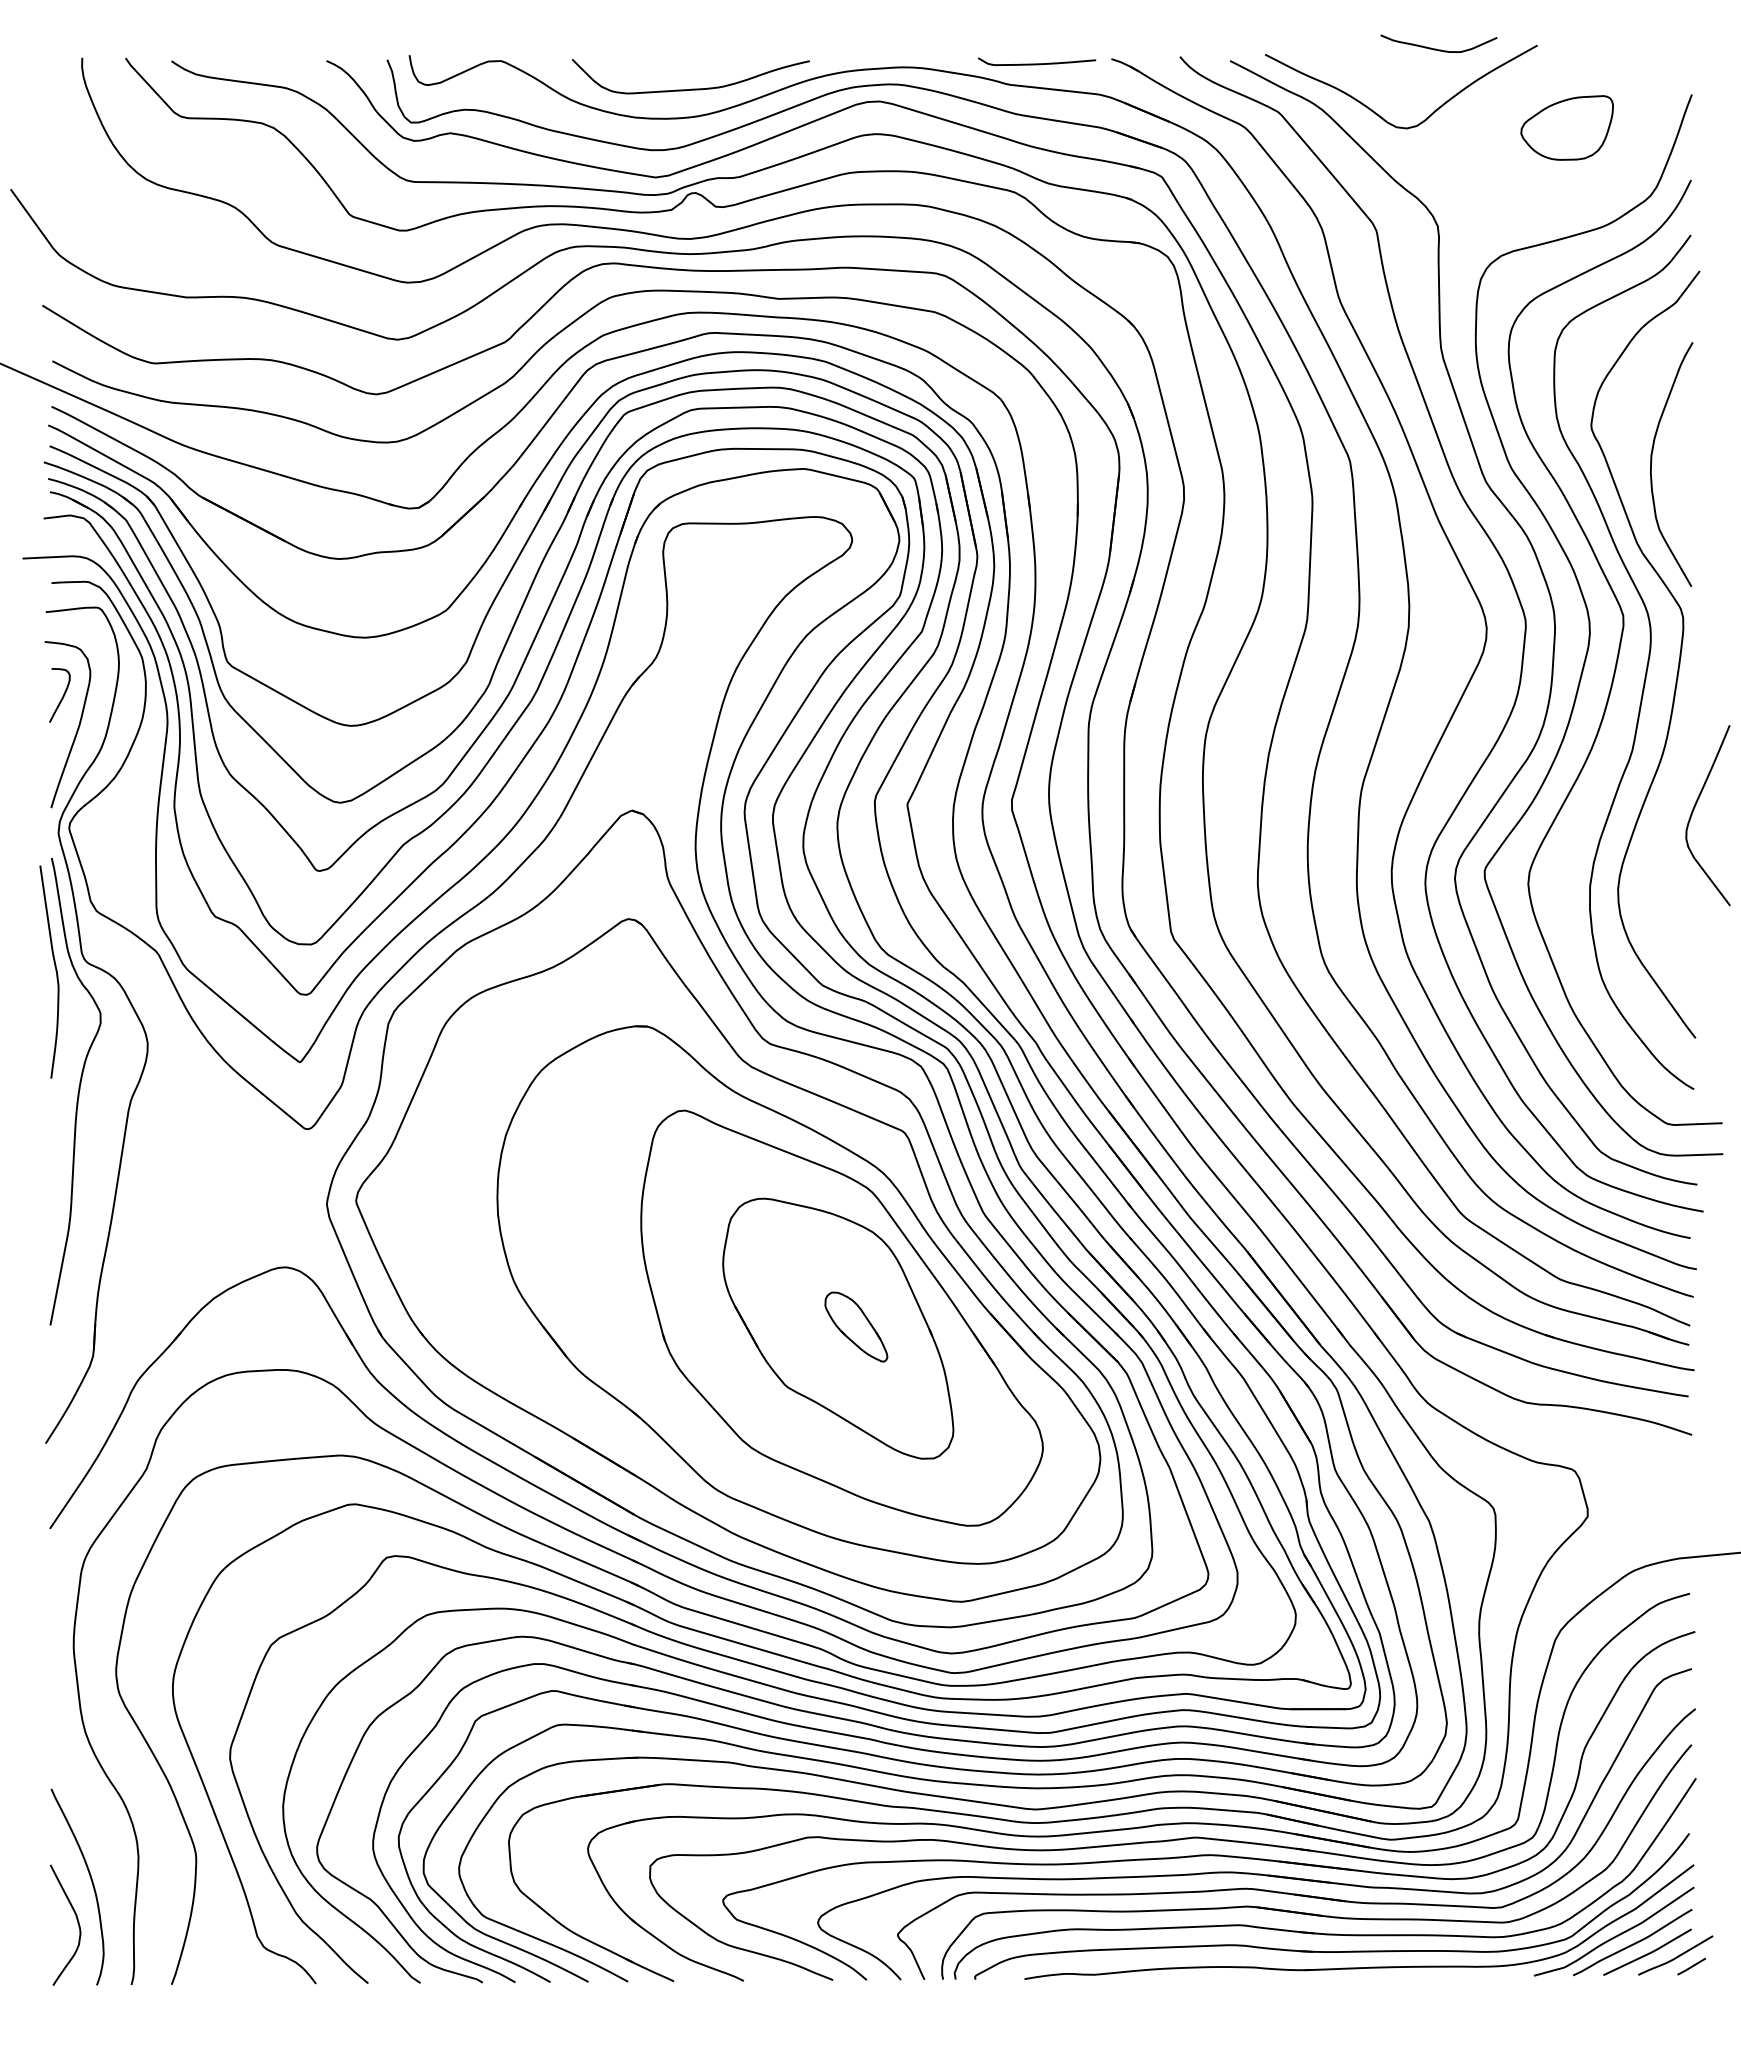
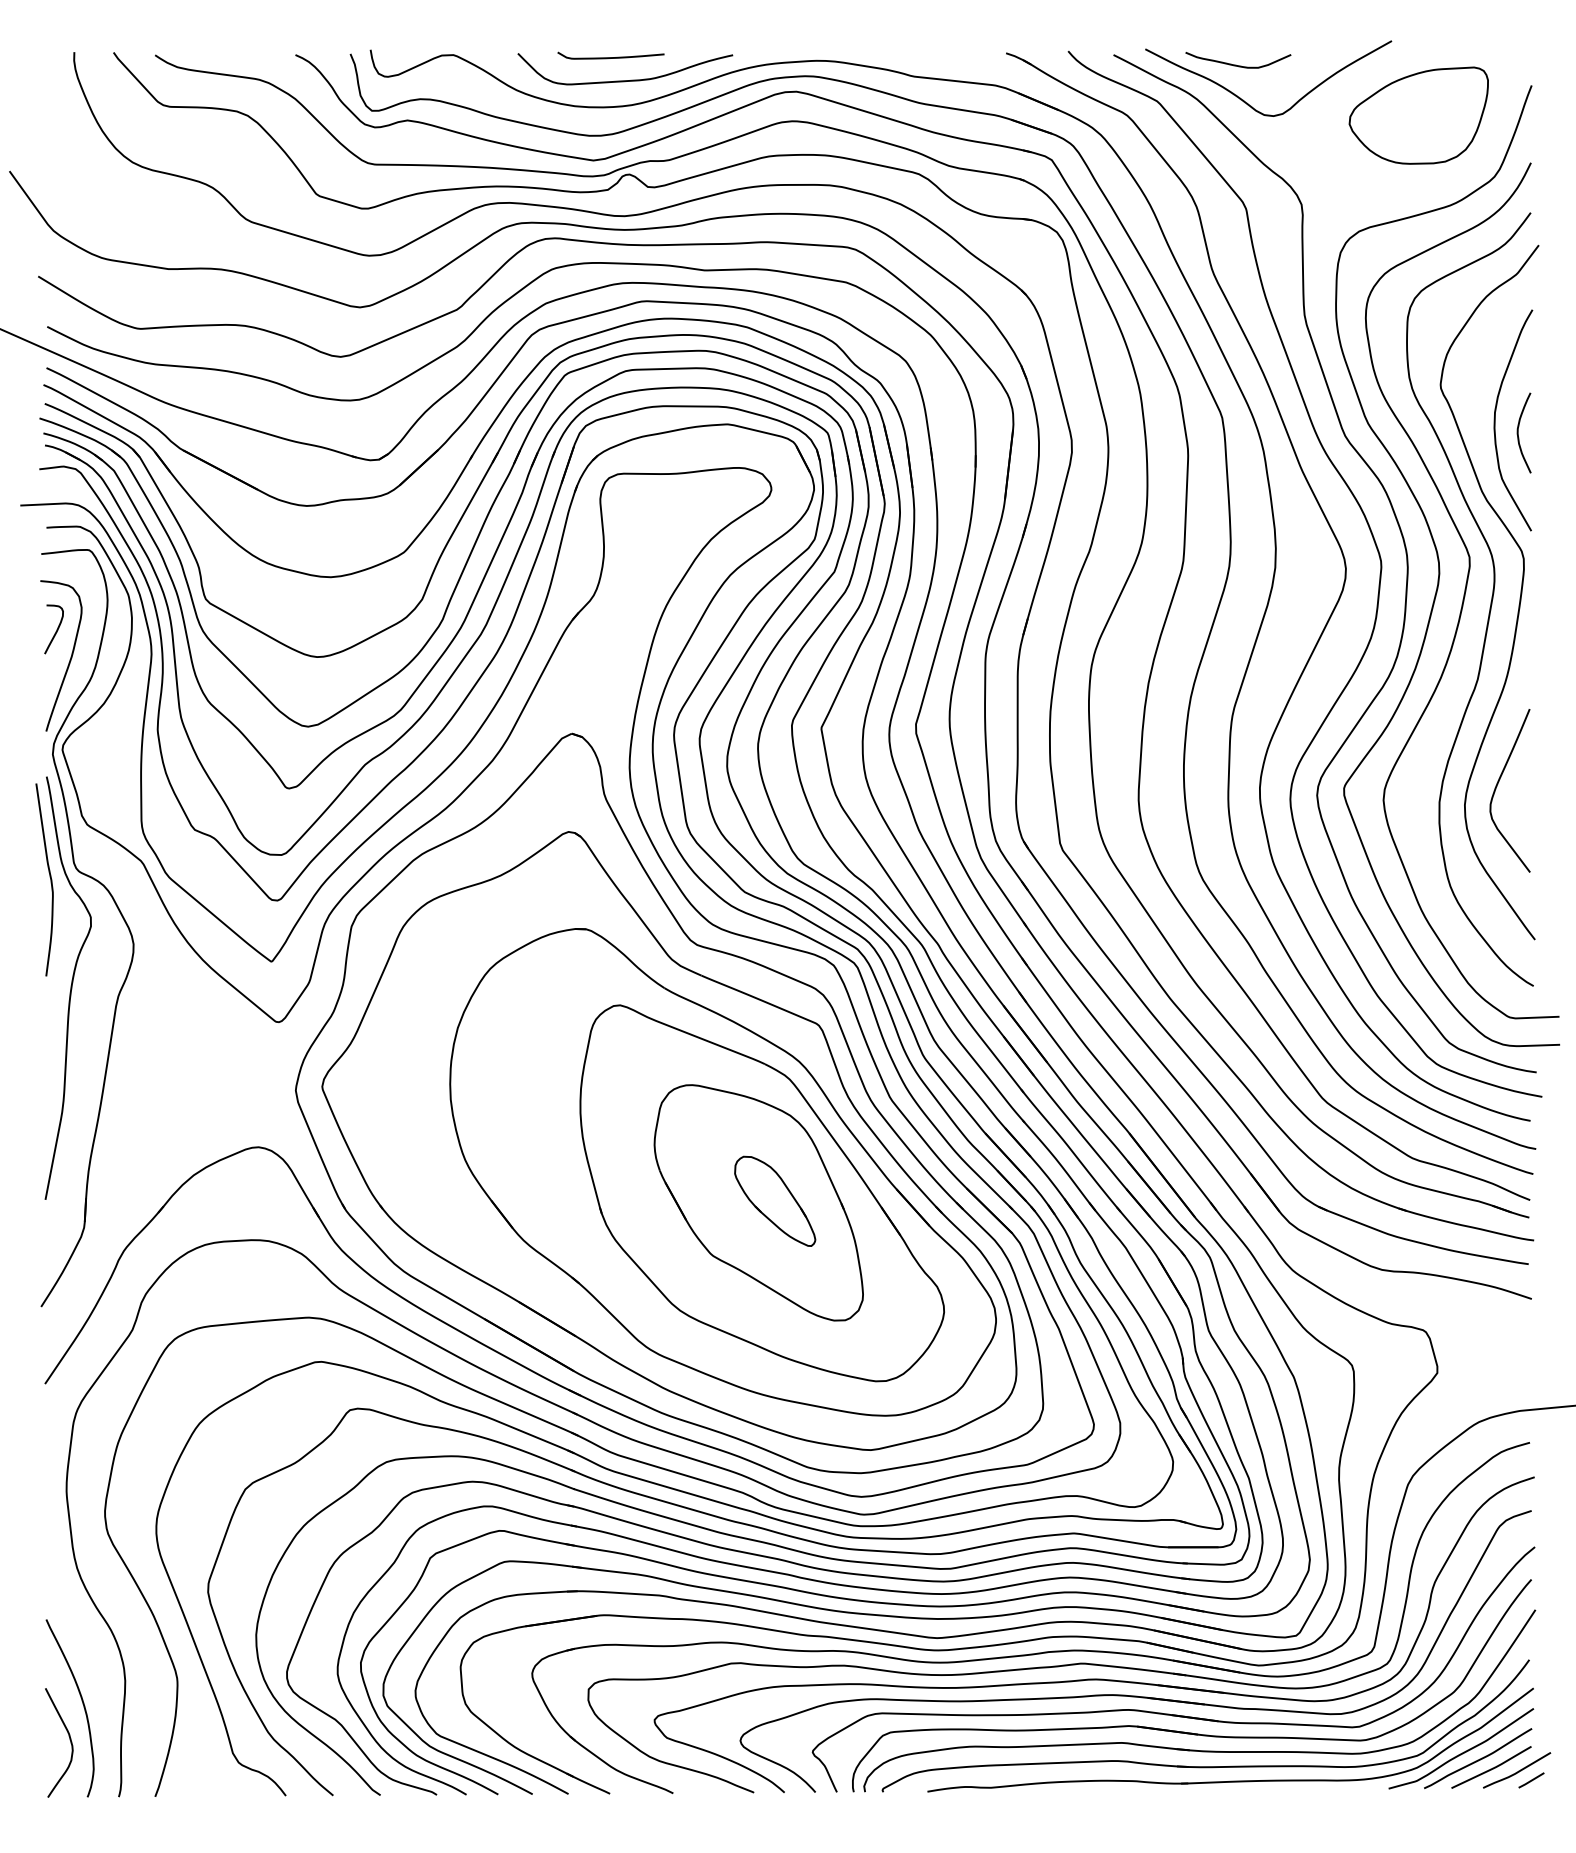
curve: (1436, 48) -> (1236, 64), moved
curve: (1037, 63) -> (611, 57), moved
part: (1566, 127) -> (1418, 115), size x1.67
curve: (1677, 478) -> (1518, 433), added
curve: (1694, 809) -> (1497, 785), moved
part: (856, 1326) -> (775, 1200), size x1.43

